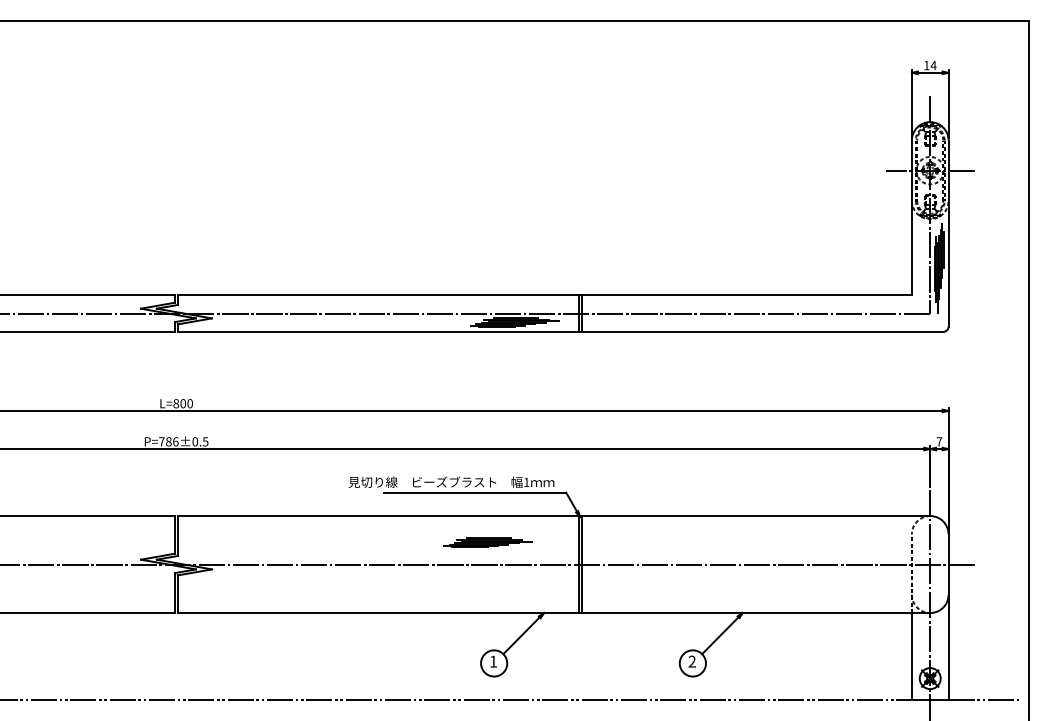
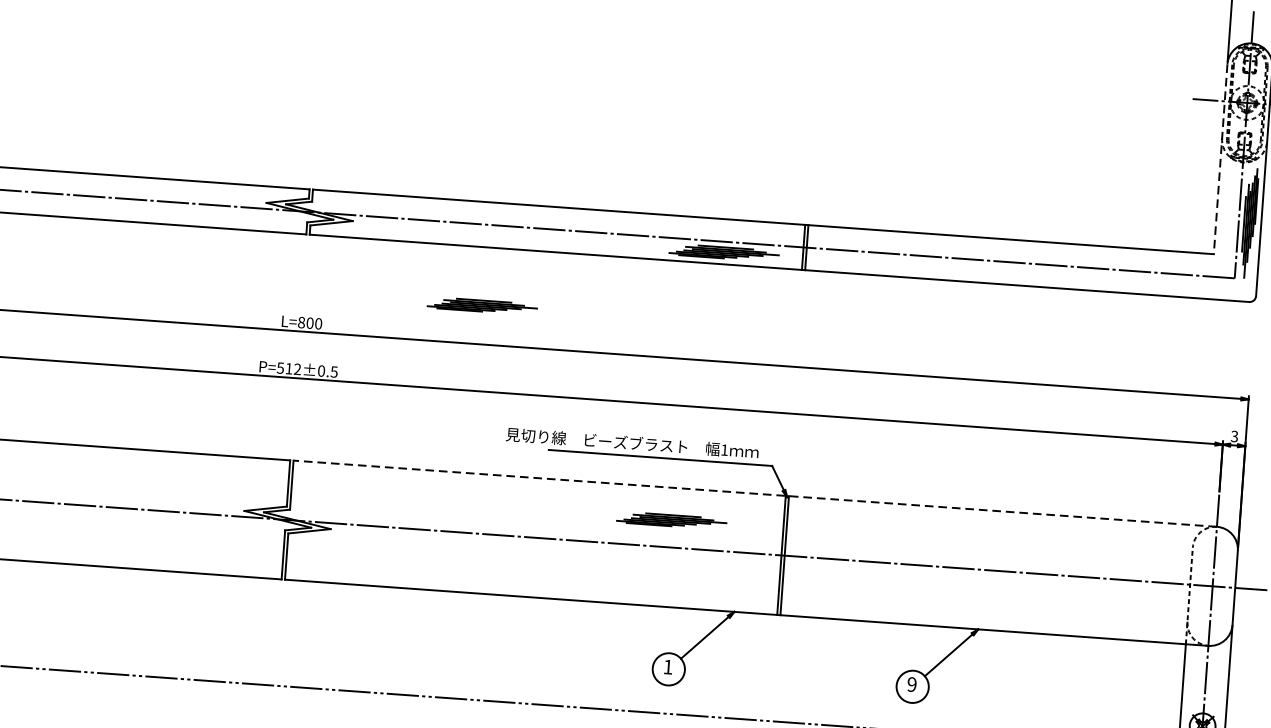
line: (911, 218) -> (1220, 160), solid -> dashed
part: (321, 379) -> (481, 305), added
text: (168, 441) -> (288, 368), P=786±0.5 -> P=512±0.5
text: (939, 441) -> (1234, 436), 7 -> 3
line: (553, 516) -> (754, 494), solid -> dashed
text: (691, 661) -> (911, 684), 2 -> 9

